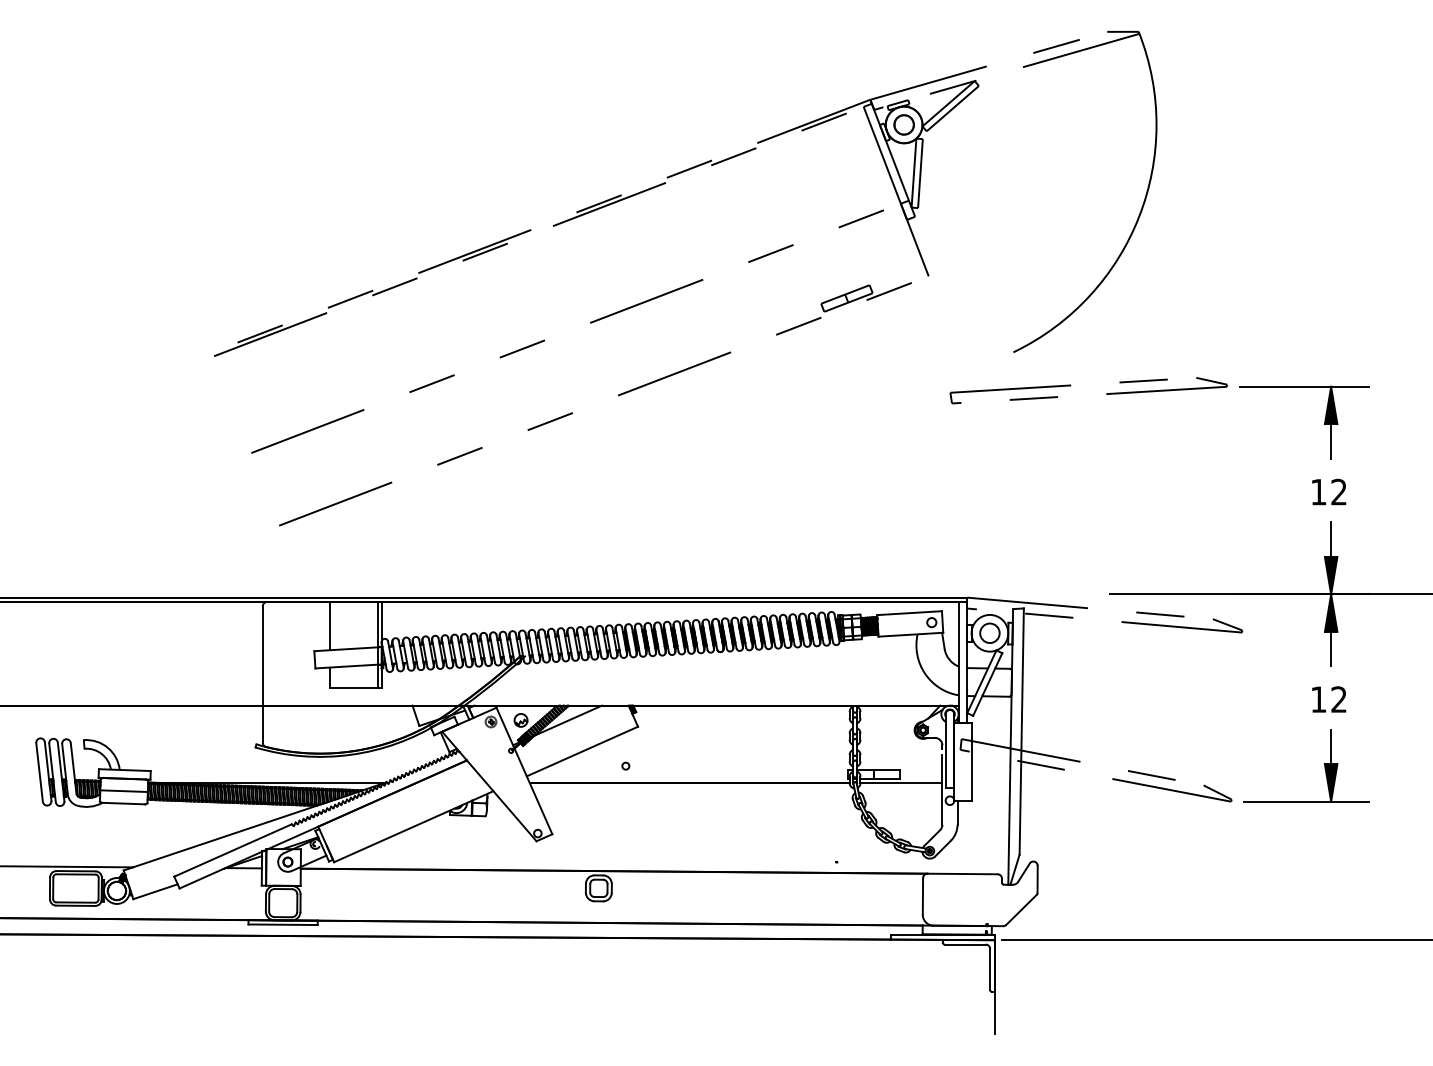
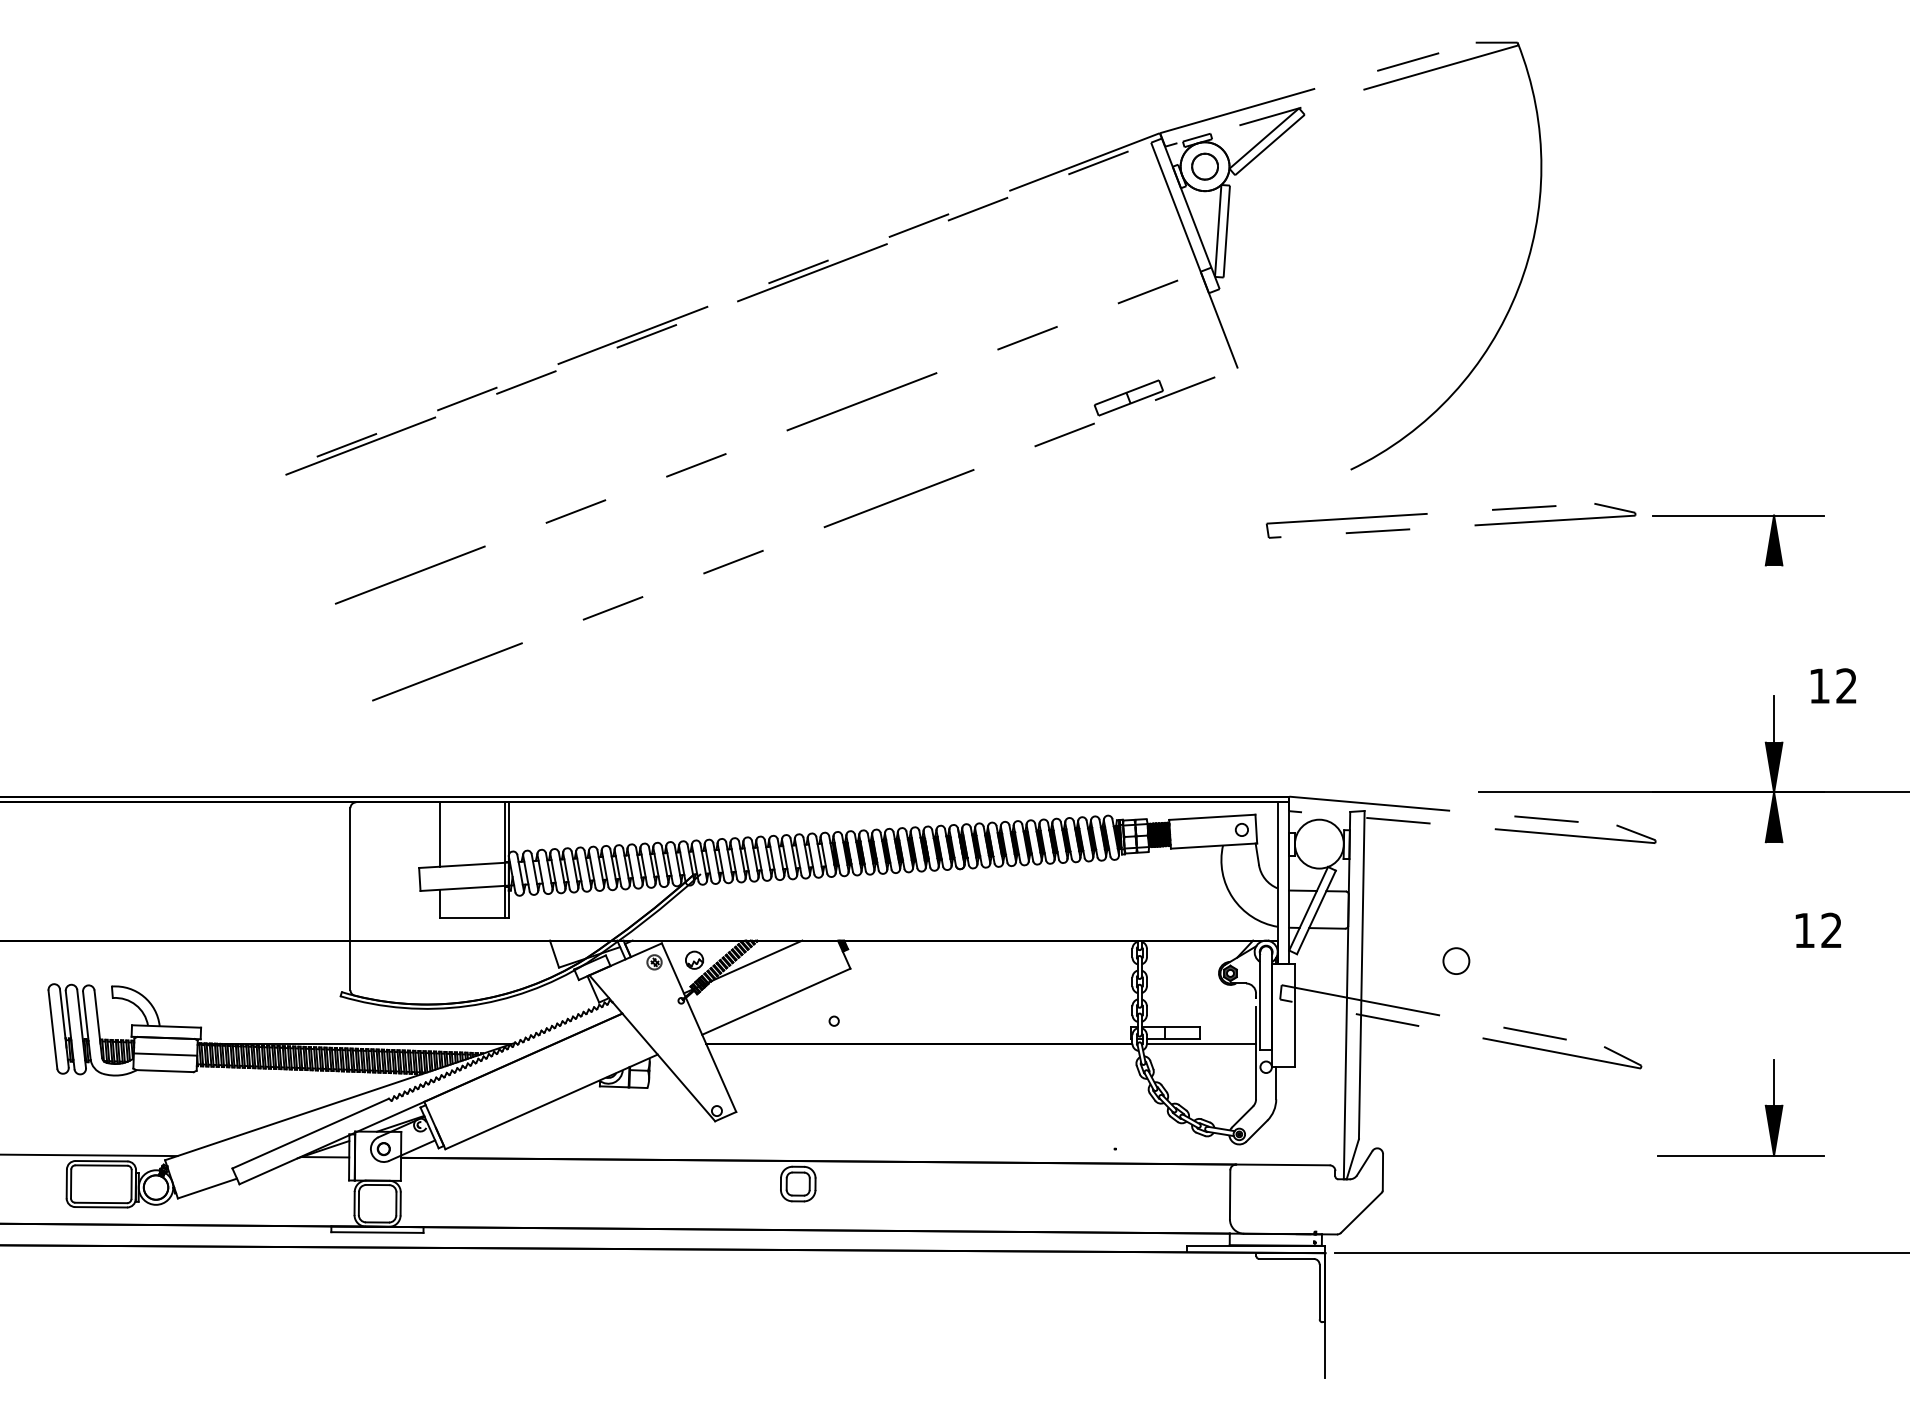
line: (1331, 441) -> (1774, 588), removed
text: (1329, 491) -> (1833, 685), moved
circle: (990, 632) -> (1456, 960), moved
line: (1331, 649) -> (1774, 865), removed
text: (1329, 698) -> (1818, 929), moved
part: (1323, 764) -> (1764, 1105), moved

